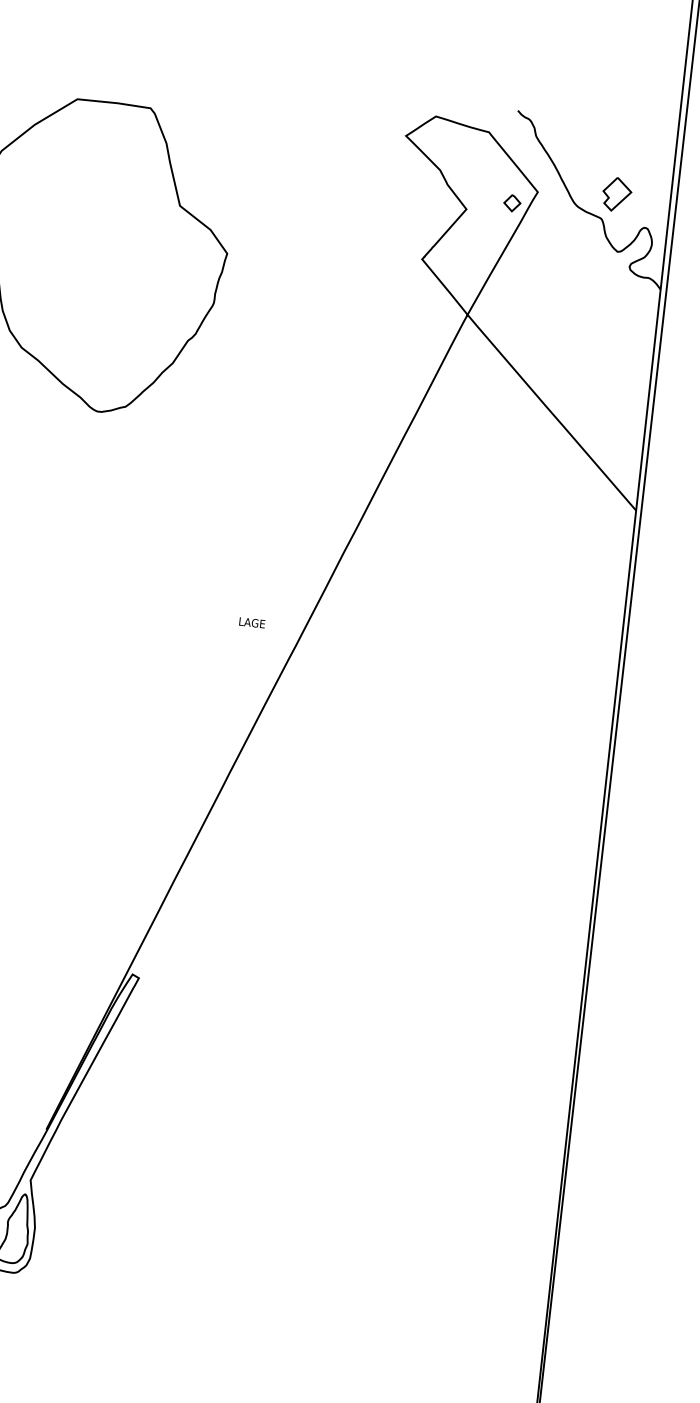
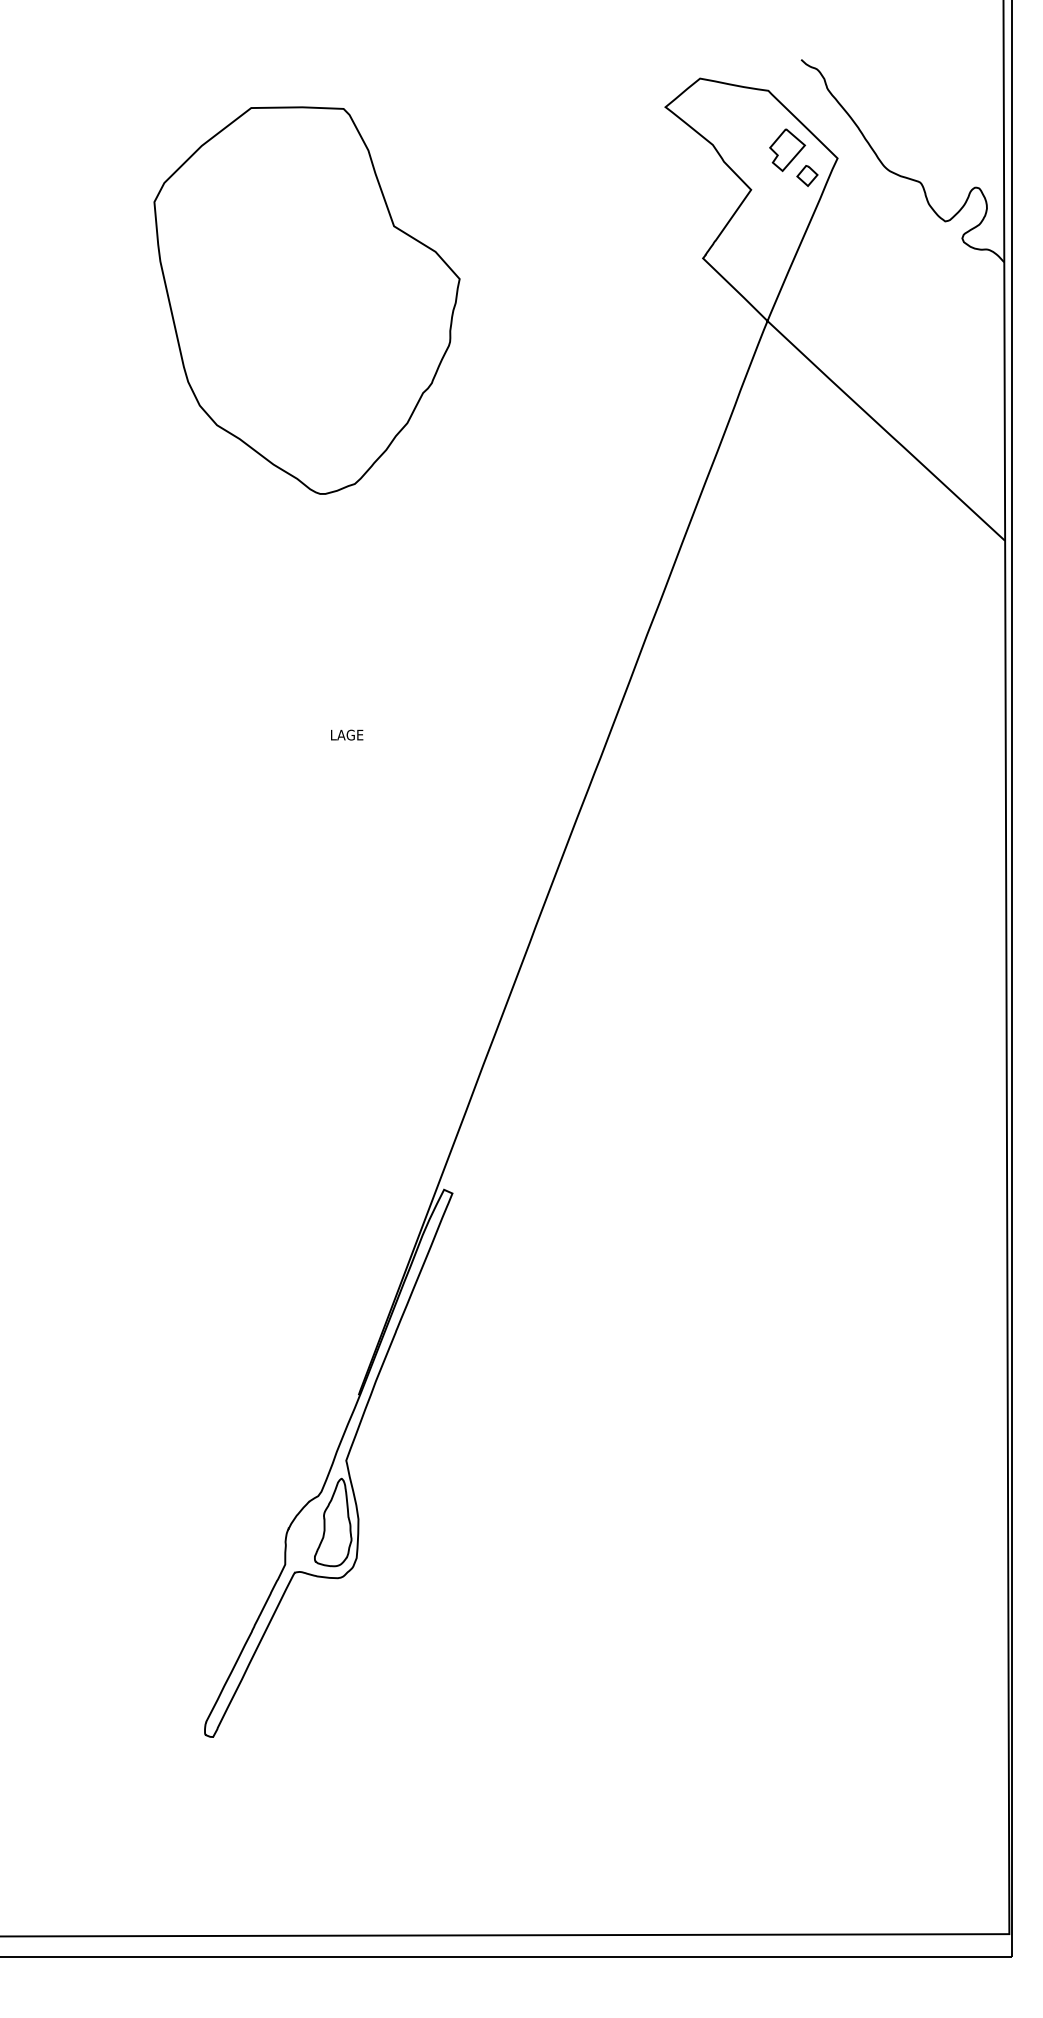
part: (617, 194) -> (787, 150), moved
text: (252, 622) -> (347, 734), moved

